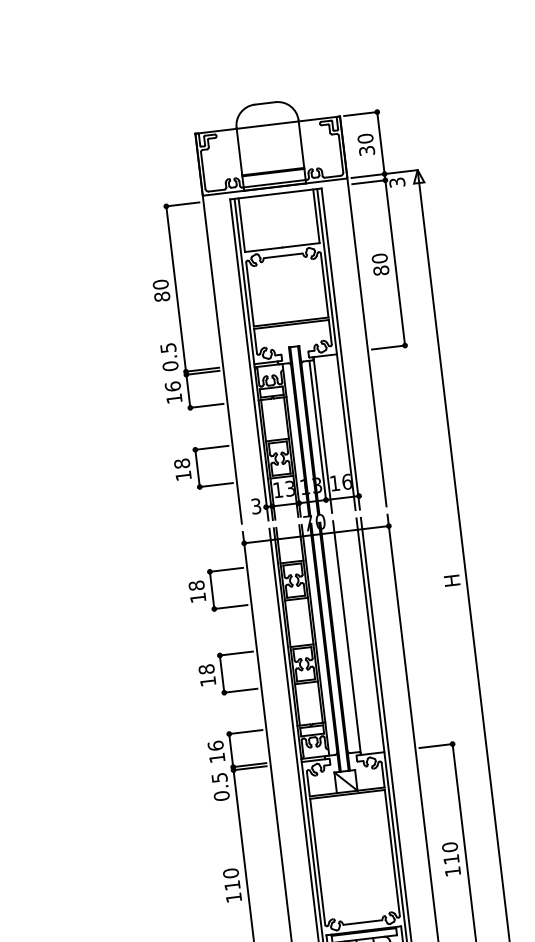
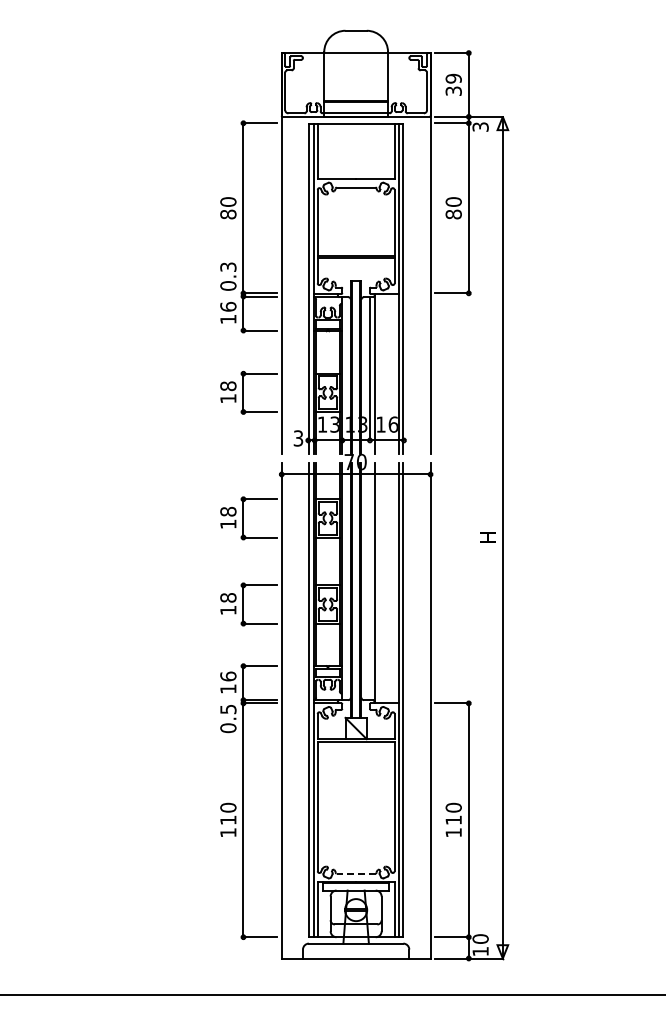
text: (365, 138) -> (453, 78), 30 -> 39
text: (167, 347) -> (227, 266), 0.5 -> 0.3
line: (363, 922) -> (356, 873), solid -> dashed

